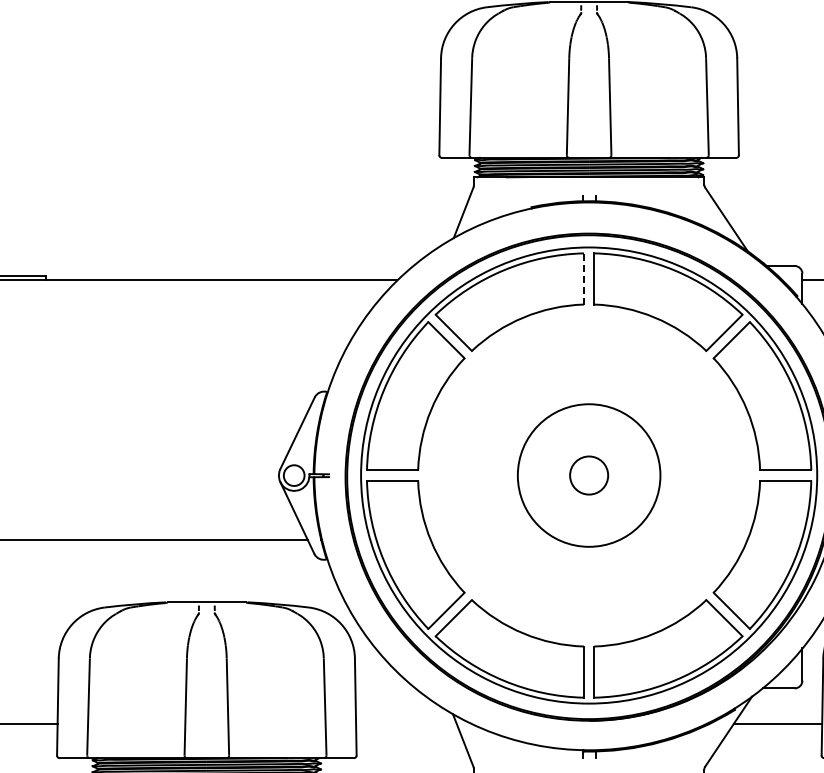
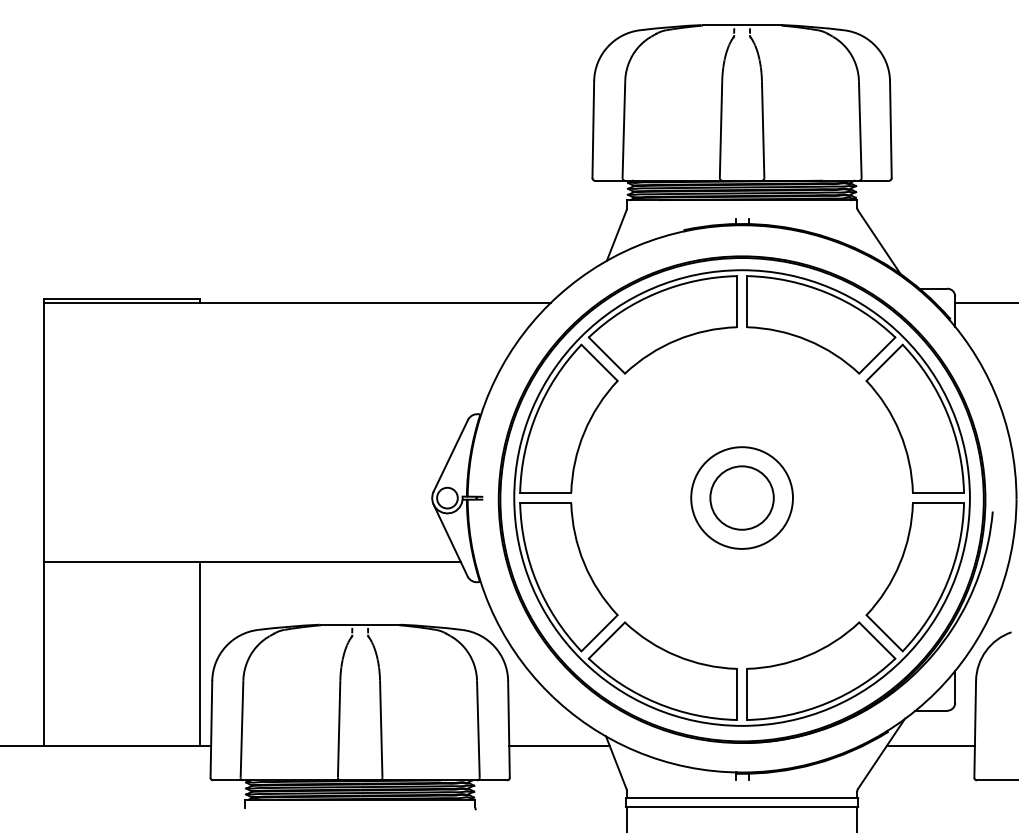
line: (583, 278) -> (736, 301), dashed -> solid
circle: (588, 474) -> (741, 497), size x0.71
circle: (588, 474) -> (741, 497), size x1.67
line: (45, 631) -> (199, 653), added
line: (406, 723) -> (559, 745), added

